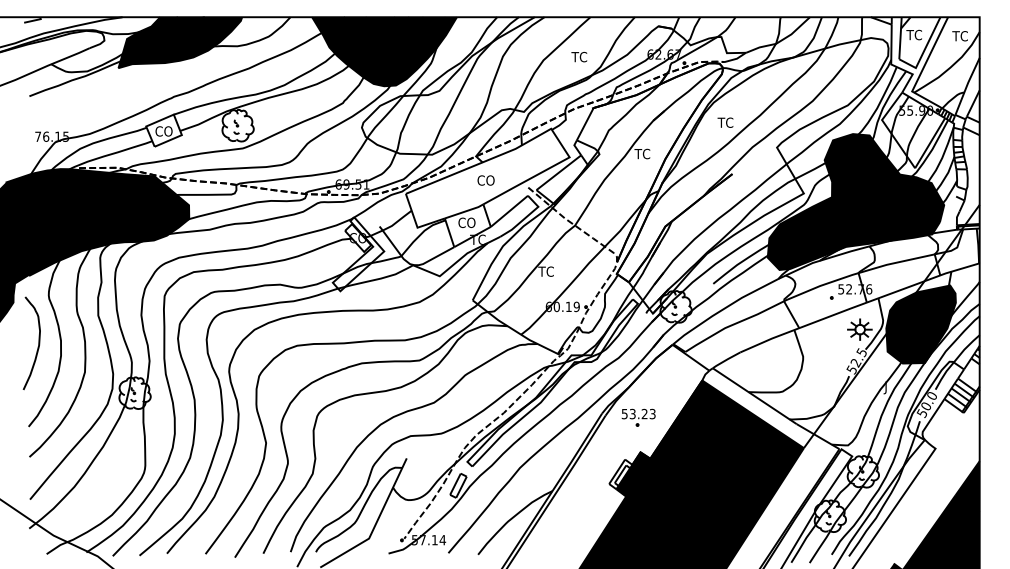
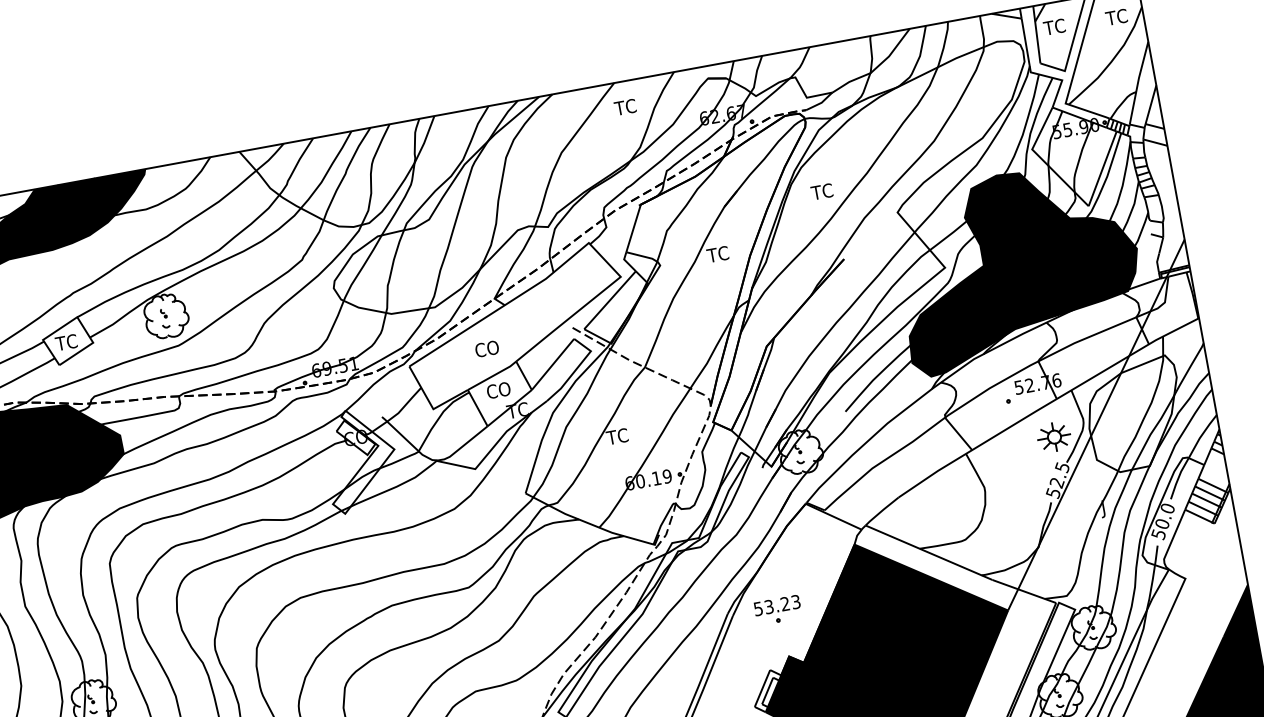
fill: (384, 51) -> (345, 180), removed
text: (579, 57) -> (625, 107), moved
text: (163, 131) -> (67, 342), CO -> TC
text: (485, 180) -> (486, 349), moved
fill: (920, 324) -> (1134, 415), removed

